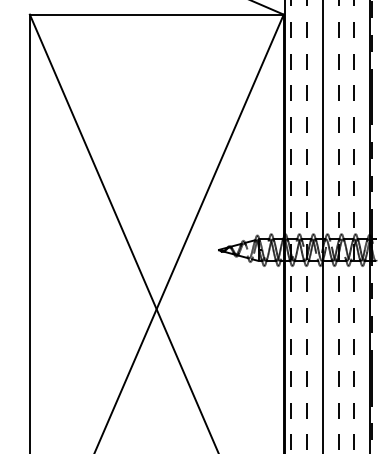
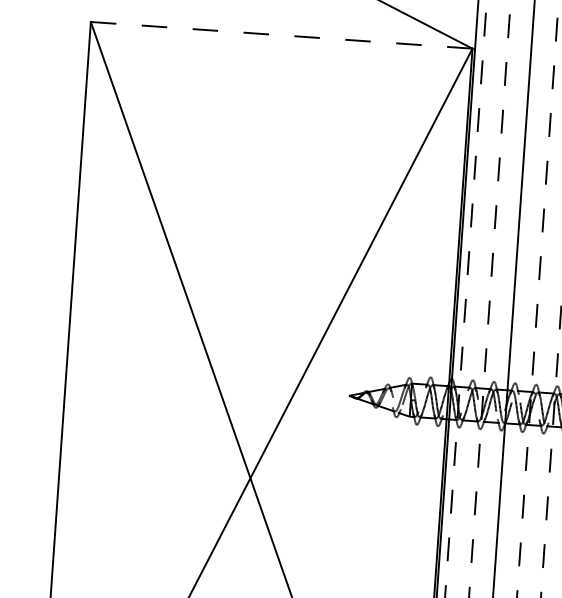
line: (156, 14) -> (281, 35), solid -> dashed

